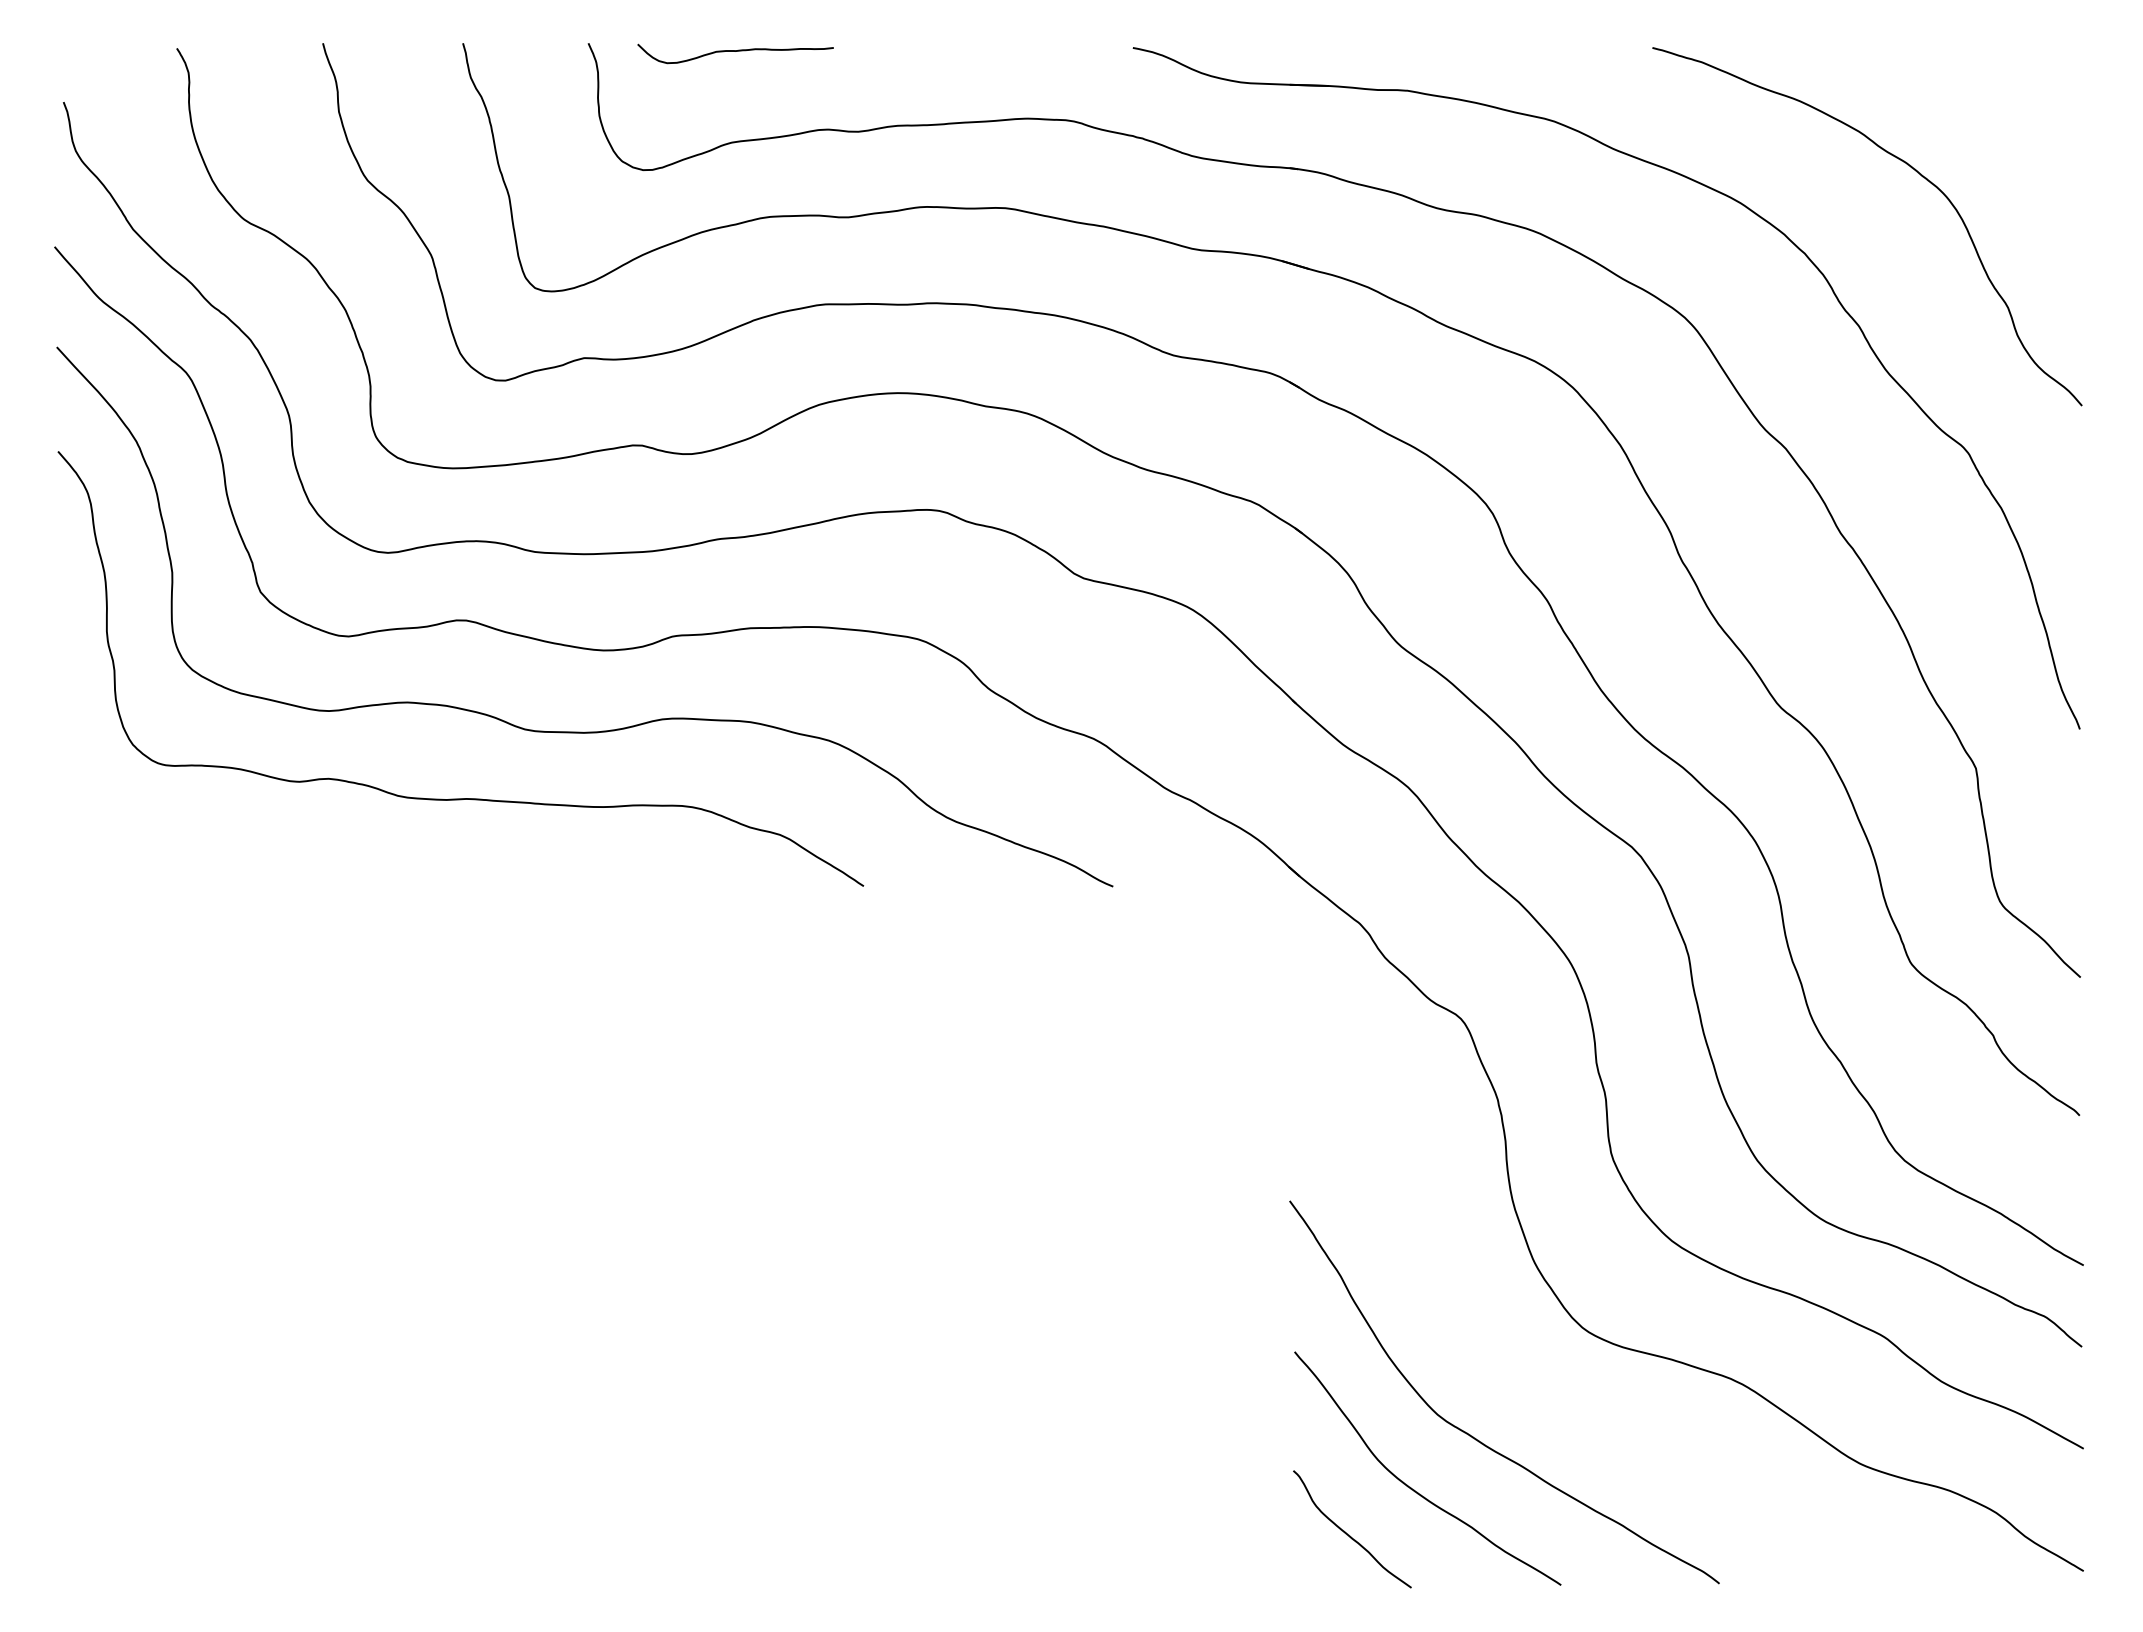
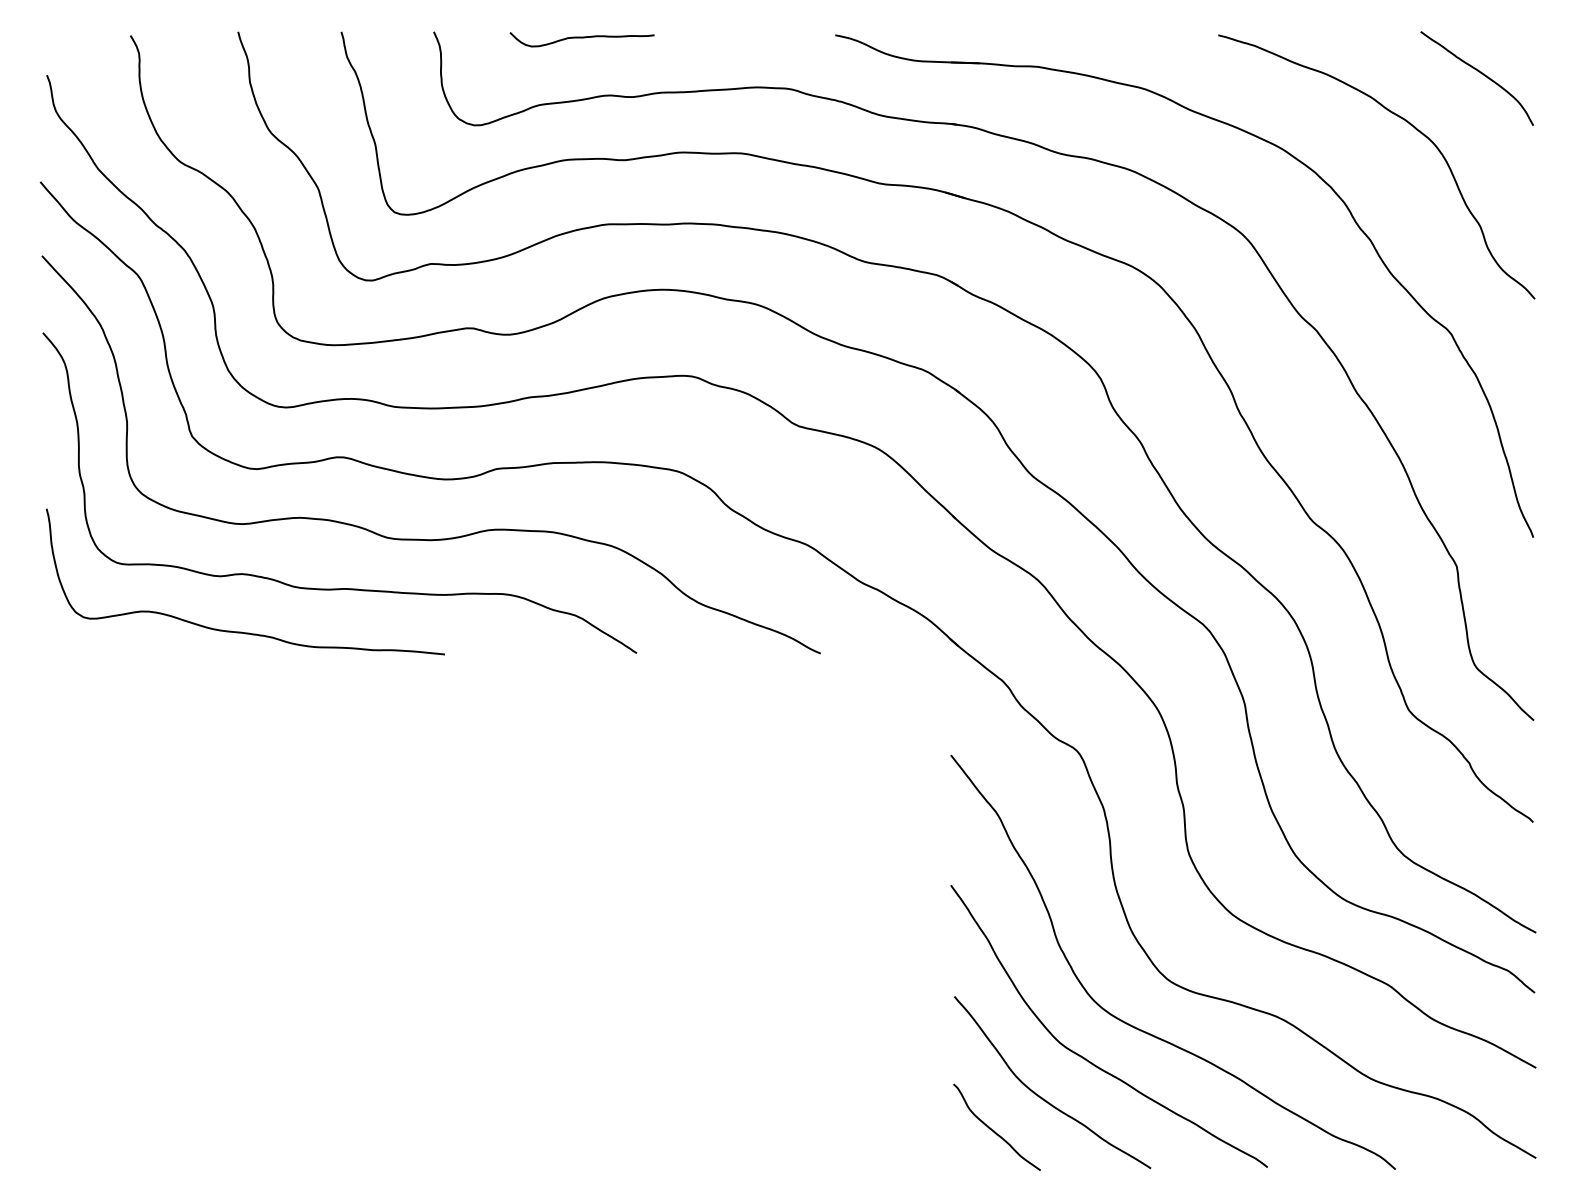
curve: (735, 51) -> (582, 37), moved
curve: (2009, 100) -> (1481, 74), added
curve: (321, 856) -> (237, 631), added
curve: (1554, 1399) -> (1146, 1031), added

